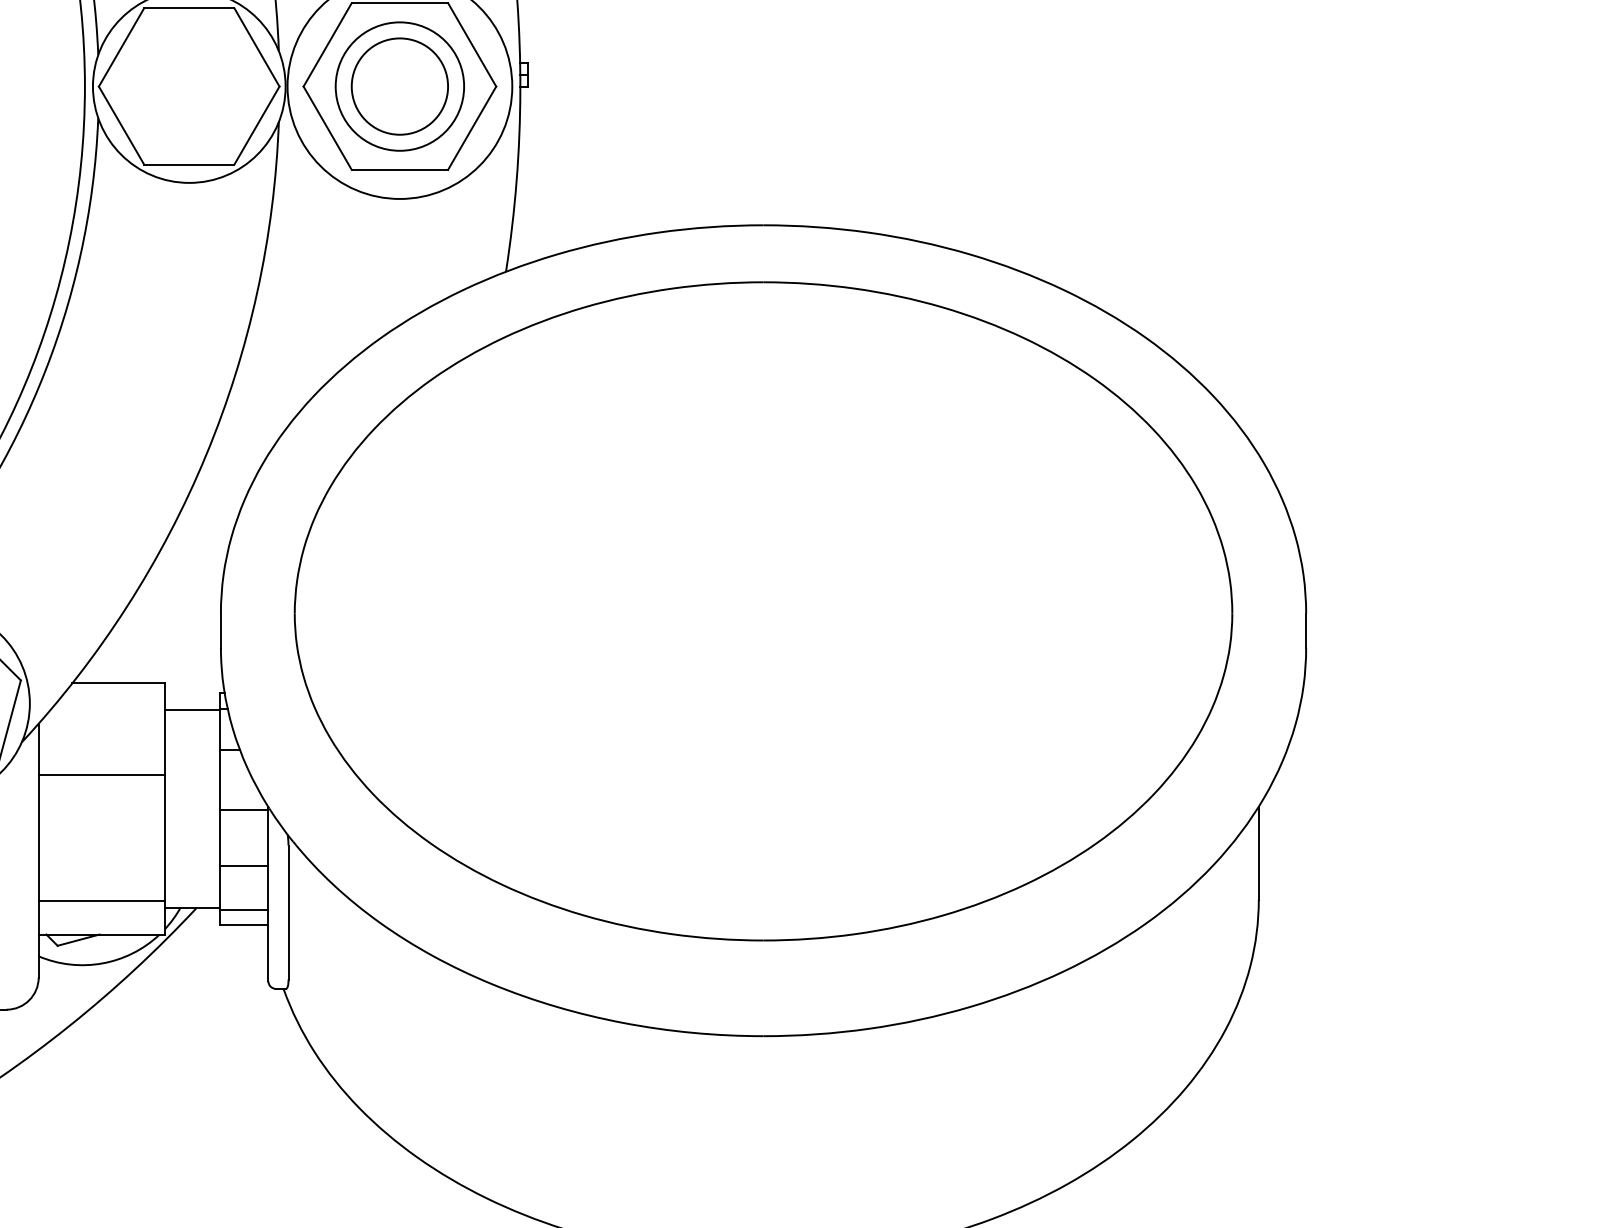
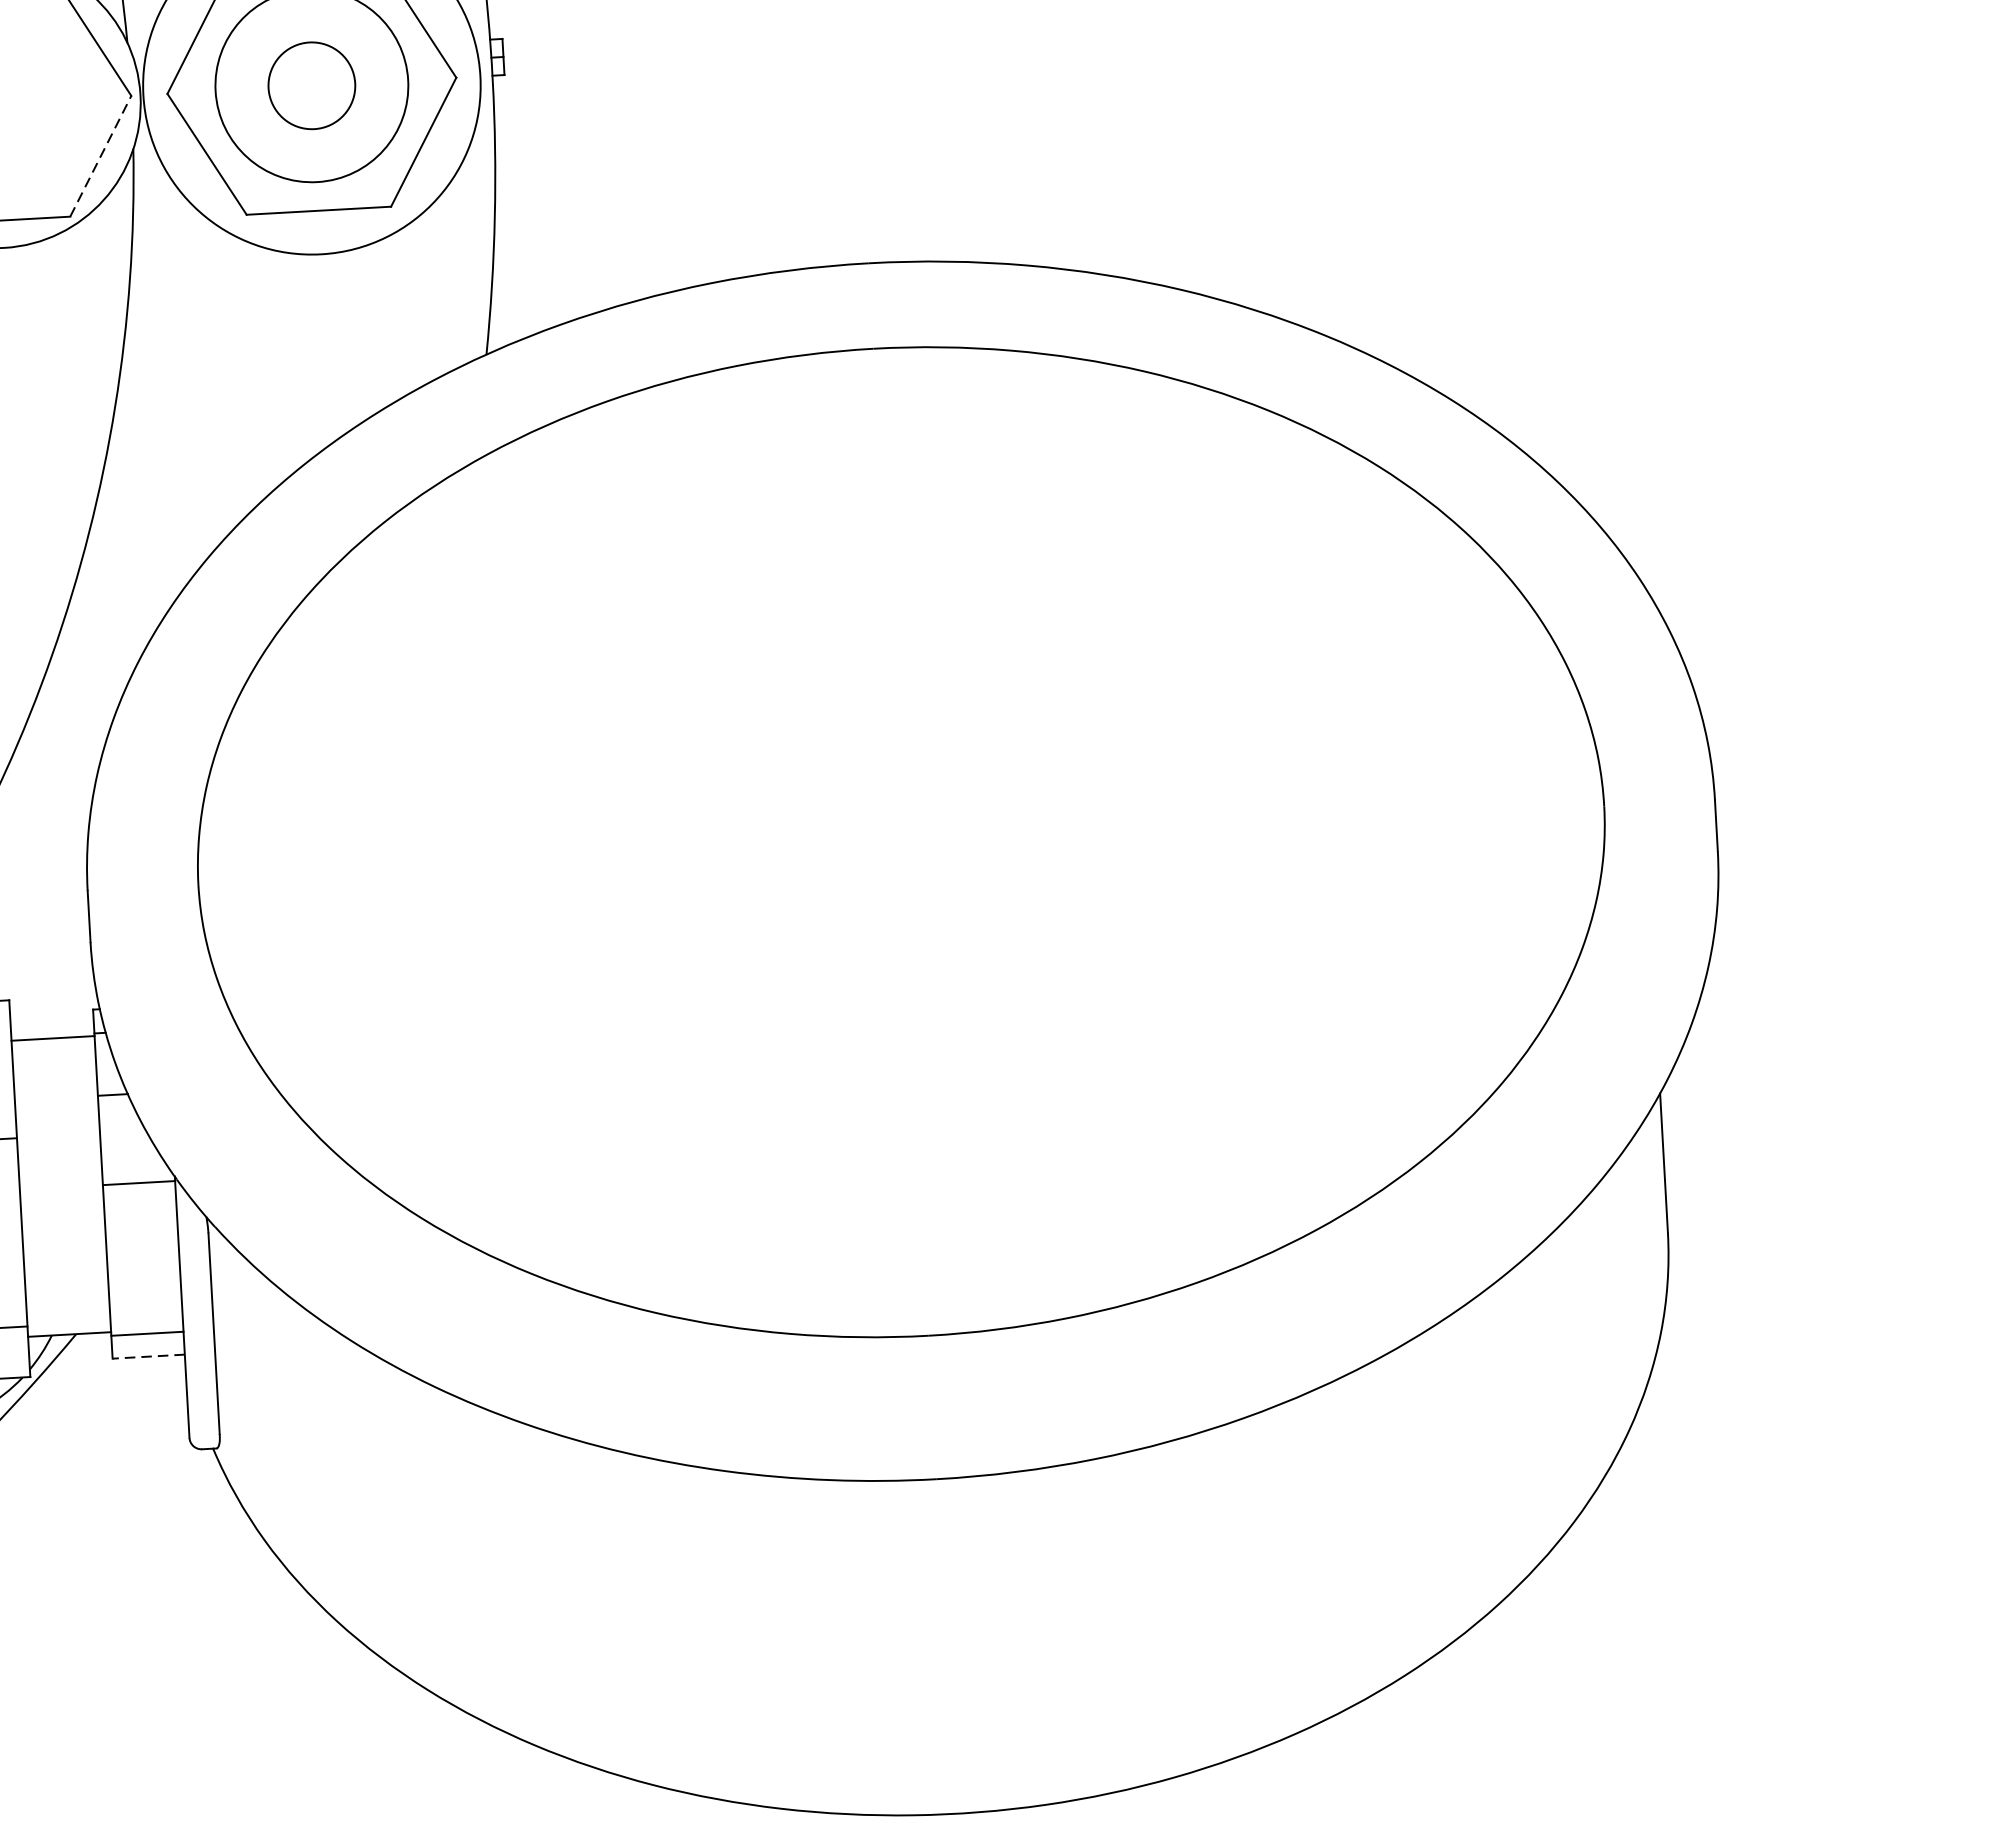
circle: (399, 86) -> (311, 85), size x0.6
line: (257, 125) -> (101, 156), solid -> dashed
line: (244, 866) -> (144, 1268), removed
line: (243, 925) -> (147, 1356), solid -> dashed

